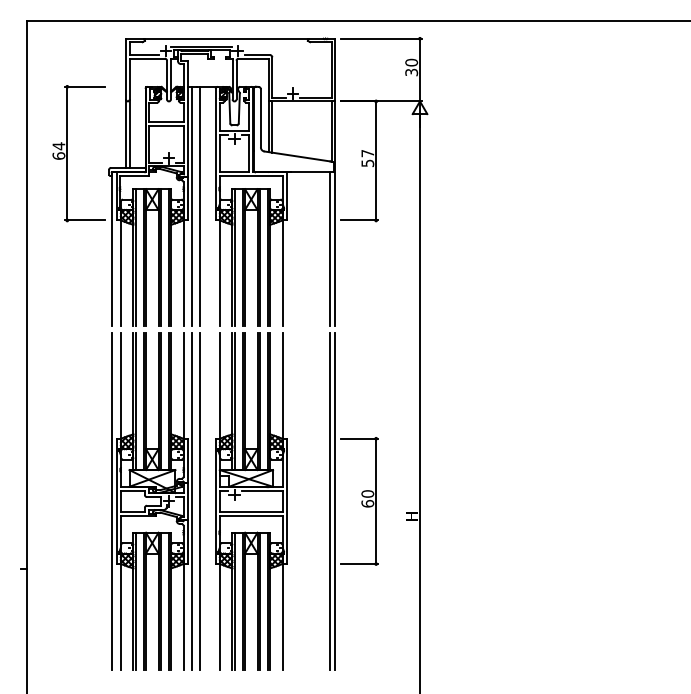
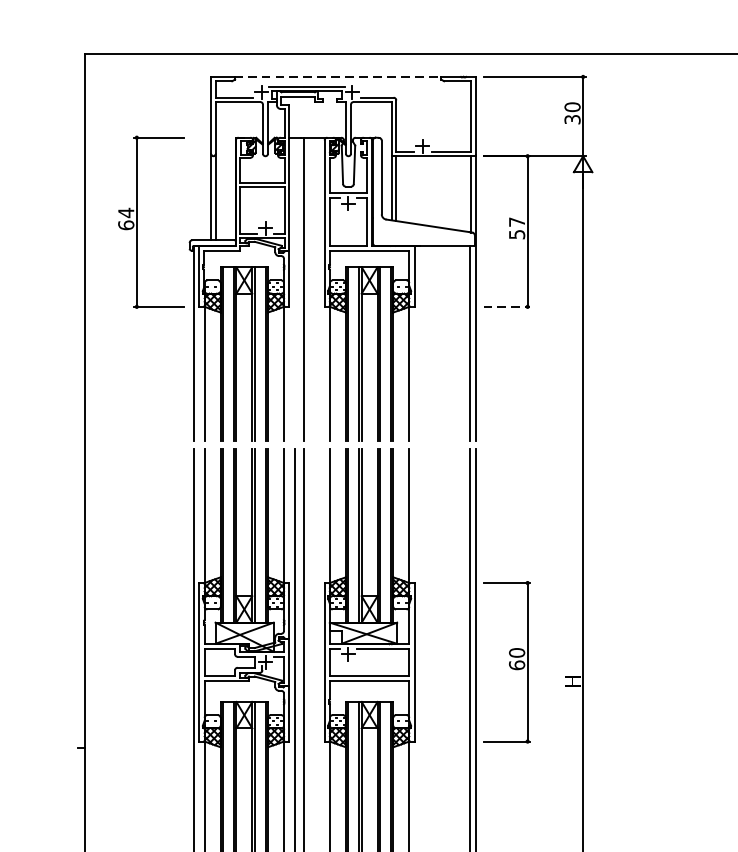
line: (226, 38) -> (338, 76), solid -> dashed
line: (192, 206) -> (295, 289), removed
line: (360, 220) -> (507, 306), solid -> dashed

